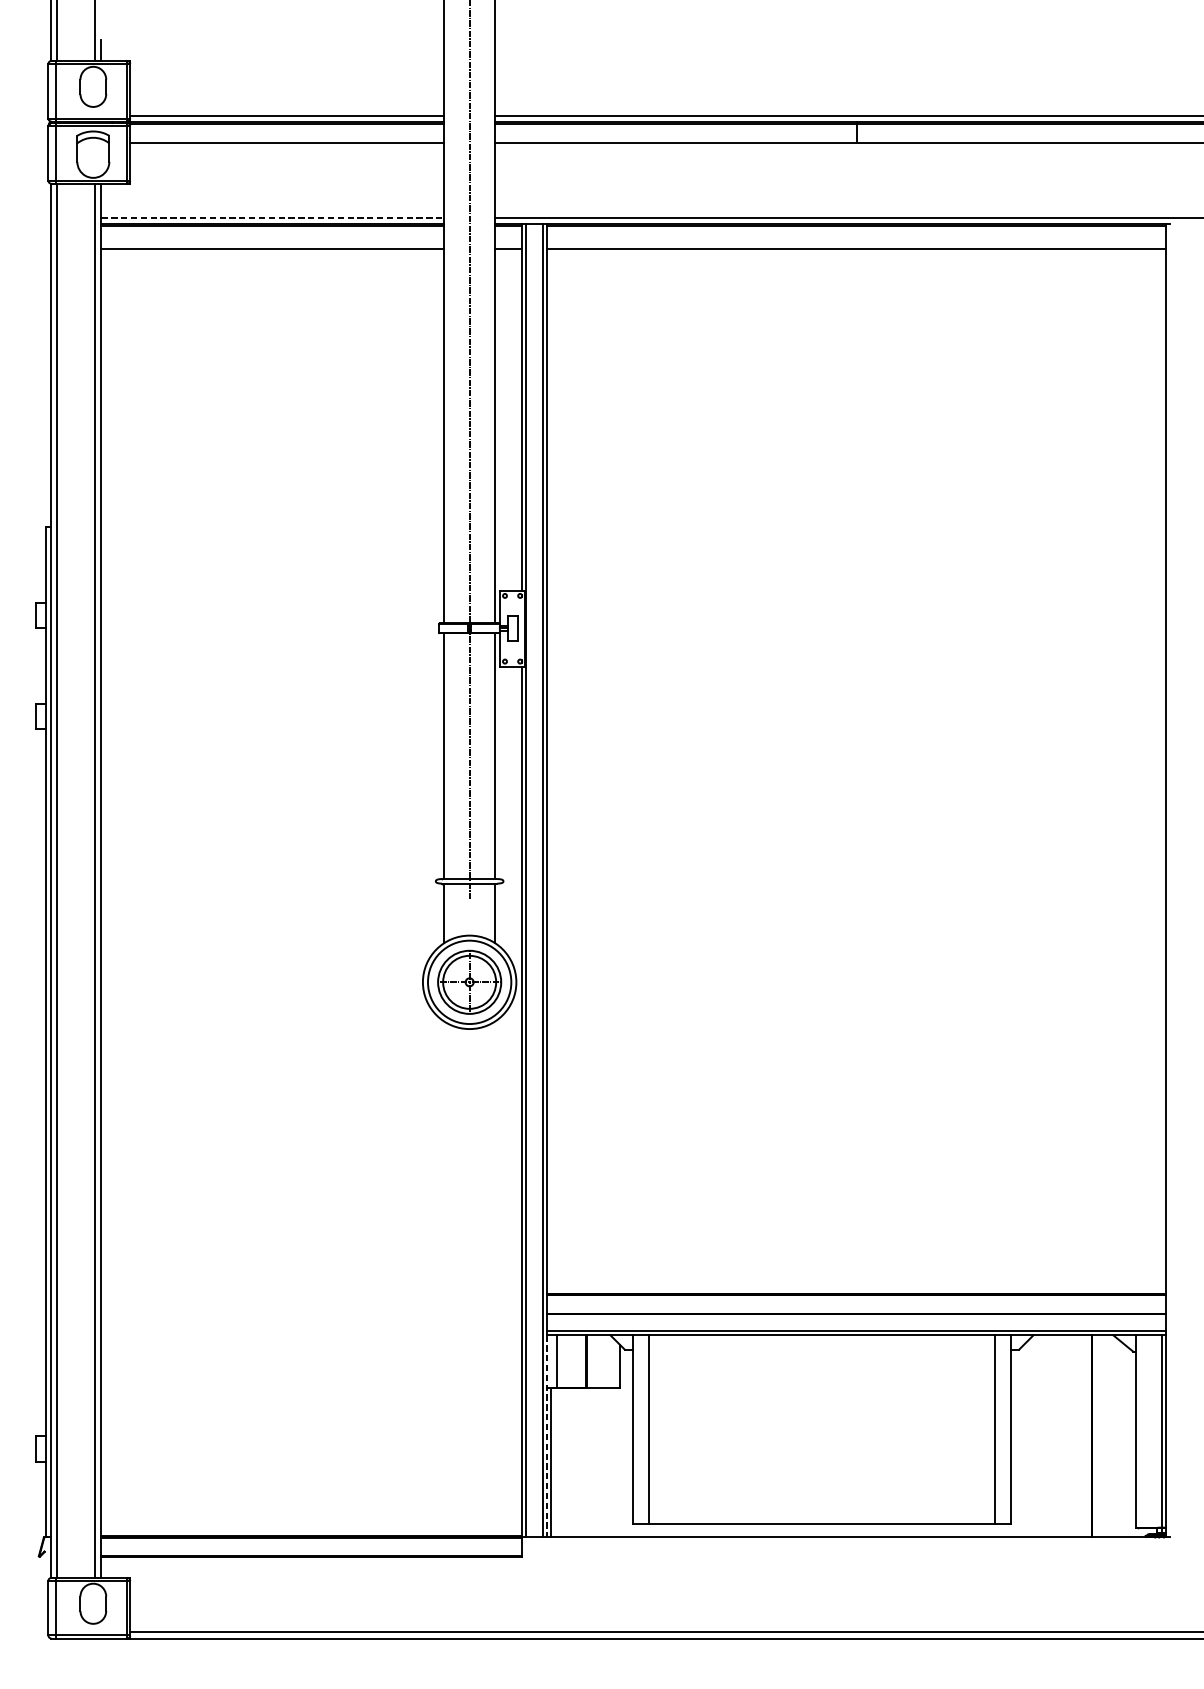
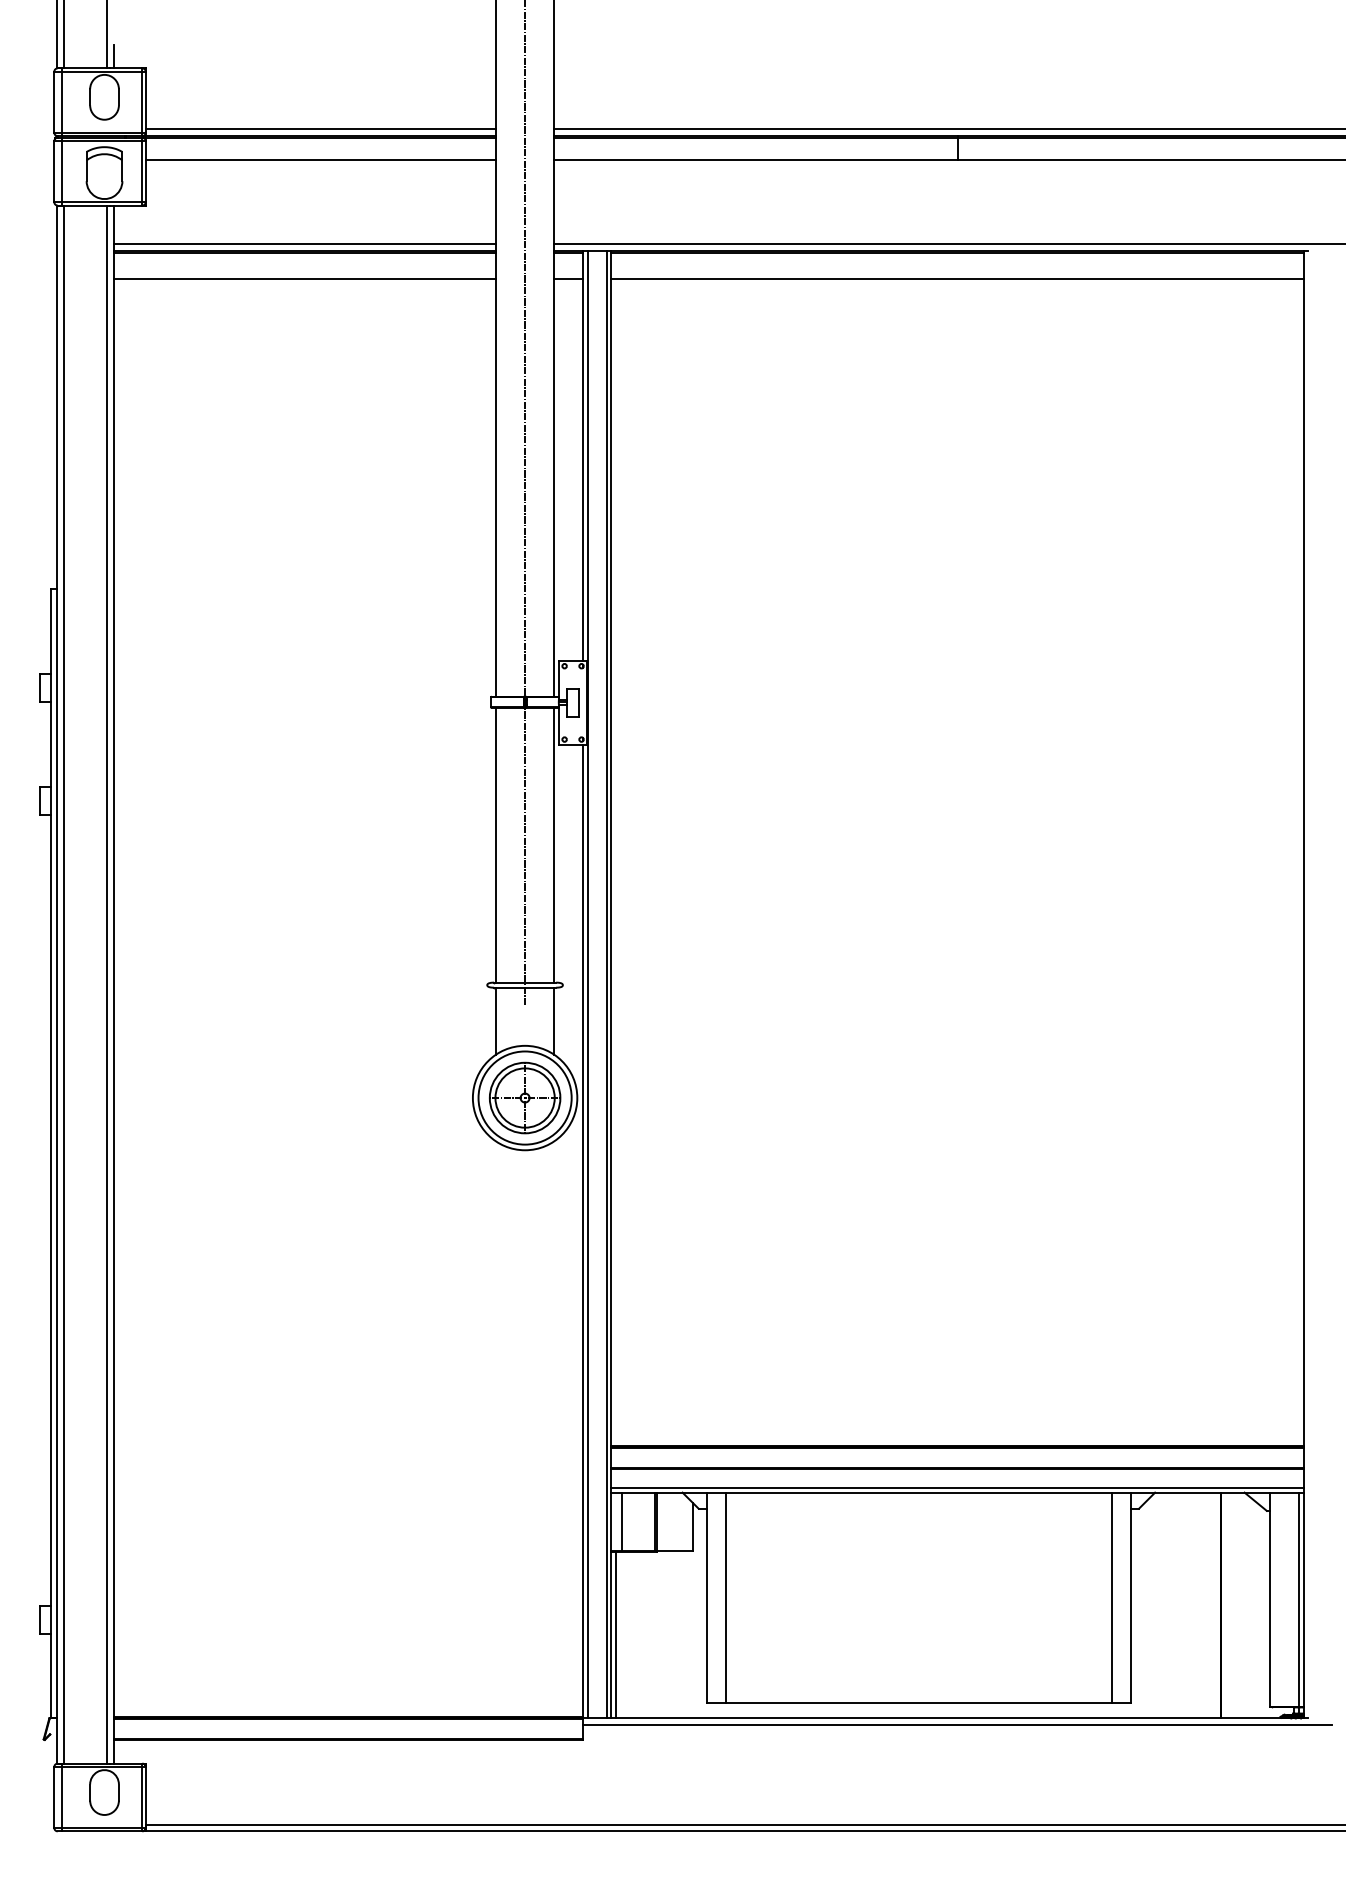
line: (273, 217) -> (305, 243), dashed -> solid
line: (546, 1436) -> (611, 1605), dashed -> solid
line: (856, 1543) -> (957, 1725), added

